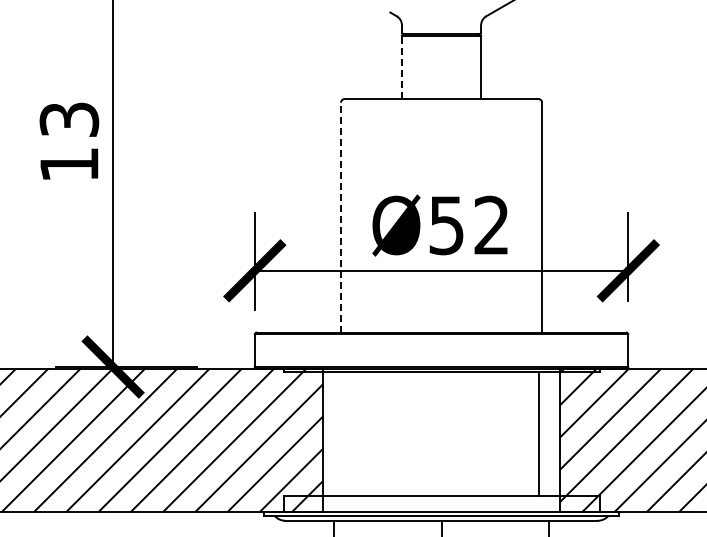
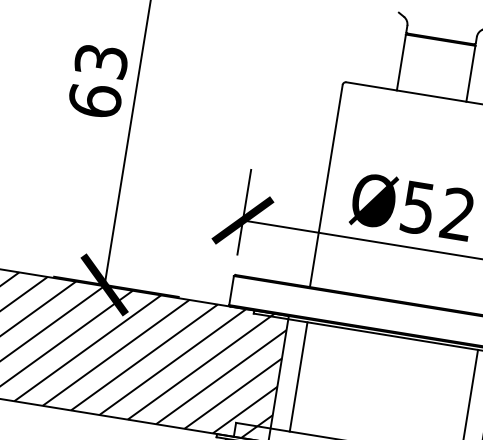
line: (402, 67) -> (401, 62), dashed -> solid
text: (69, 164) -> (95, 100), 13 -> 63
line: (340, 217) -> (325, 185), dashed -> solid
line: (344, 434) -> (298, 377), added

